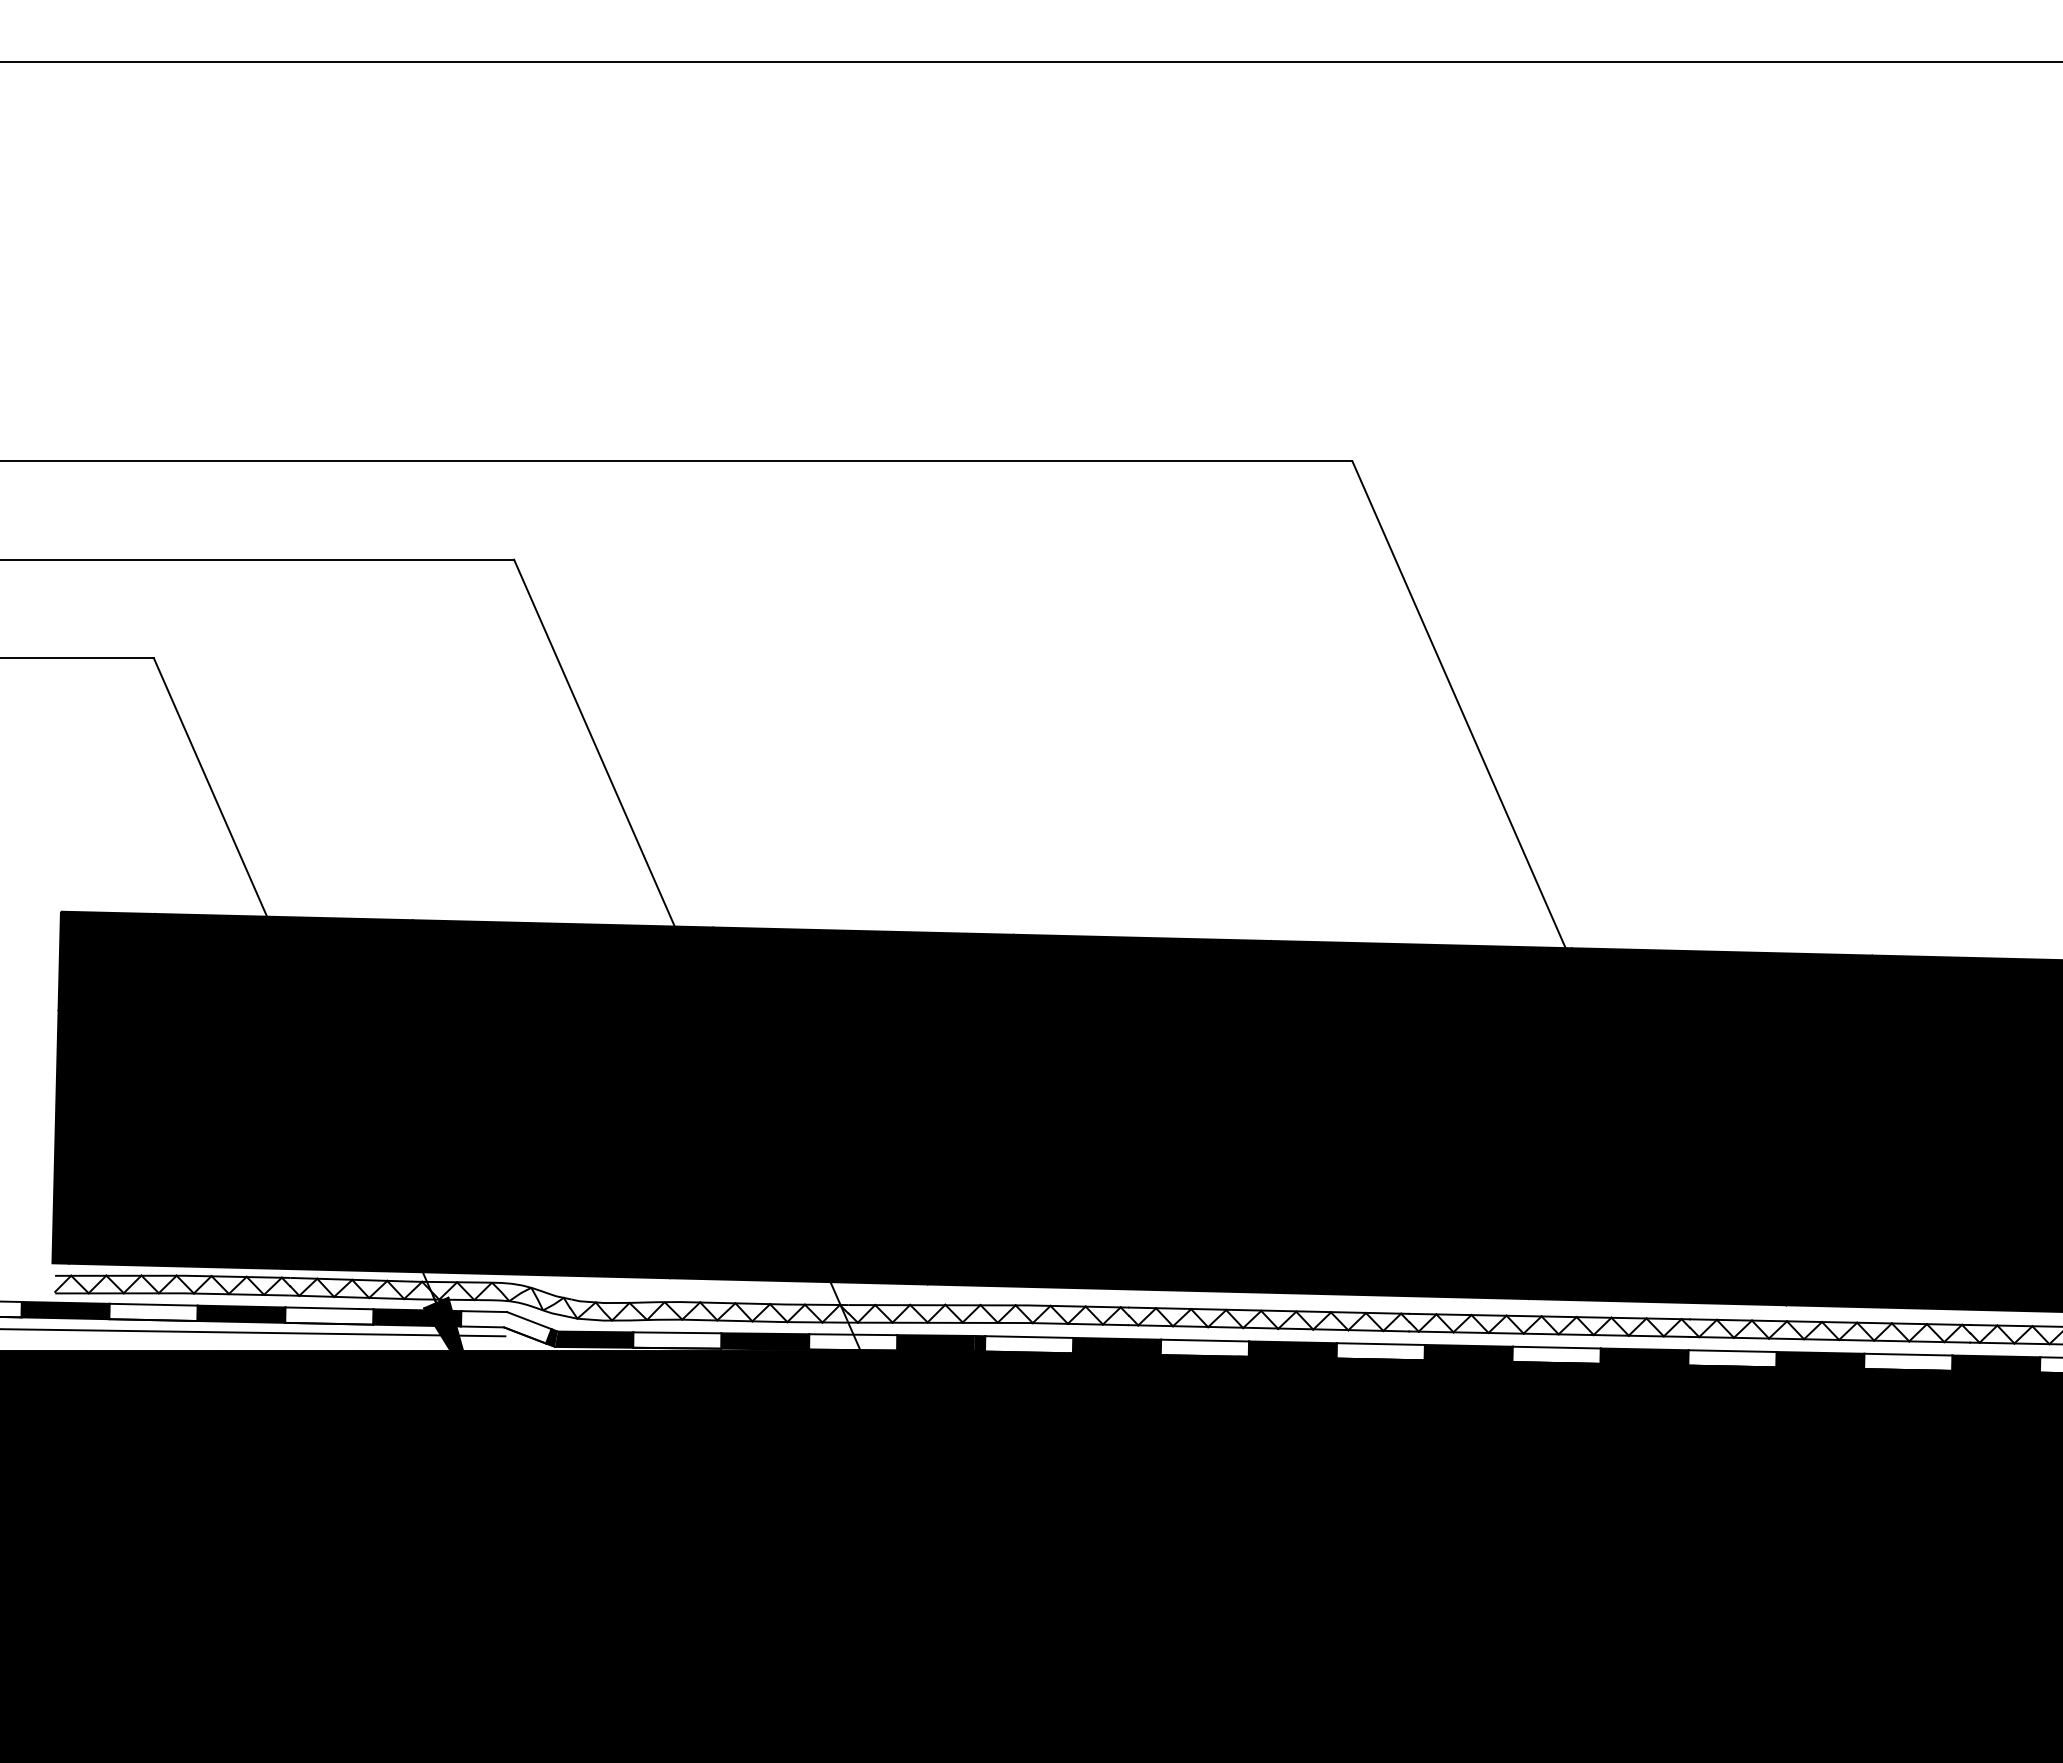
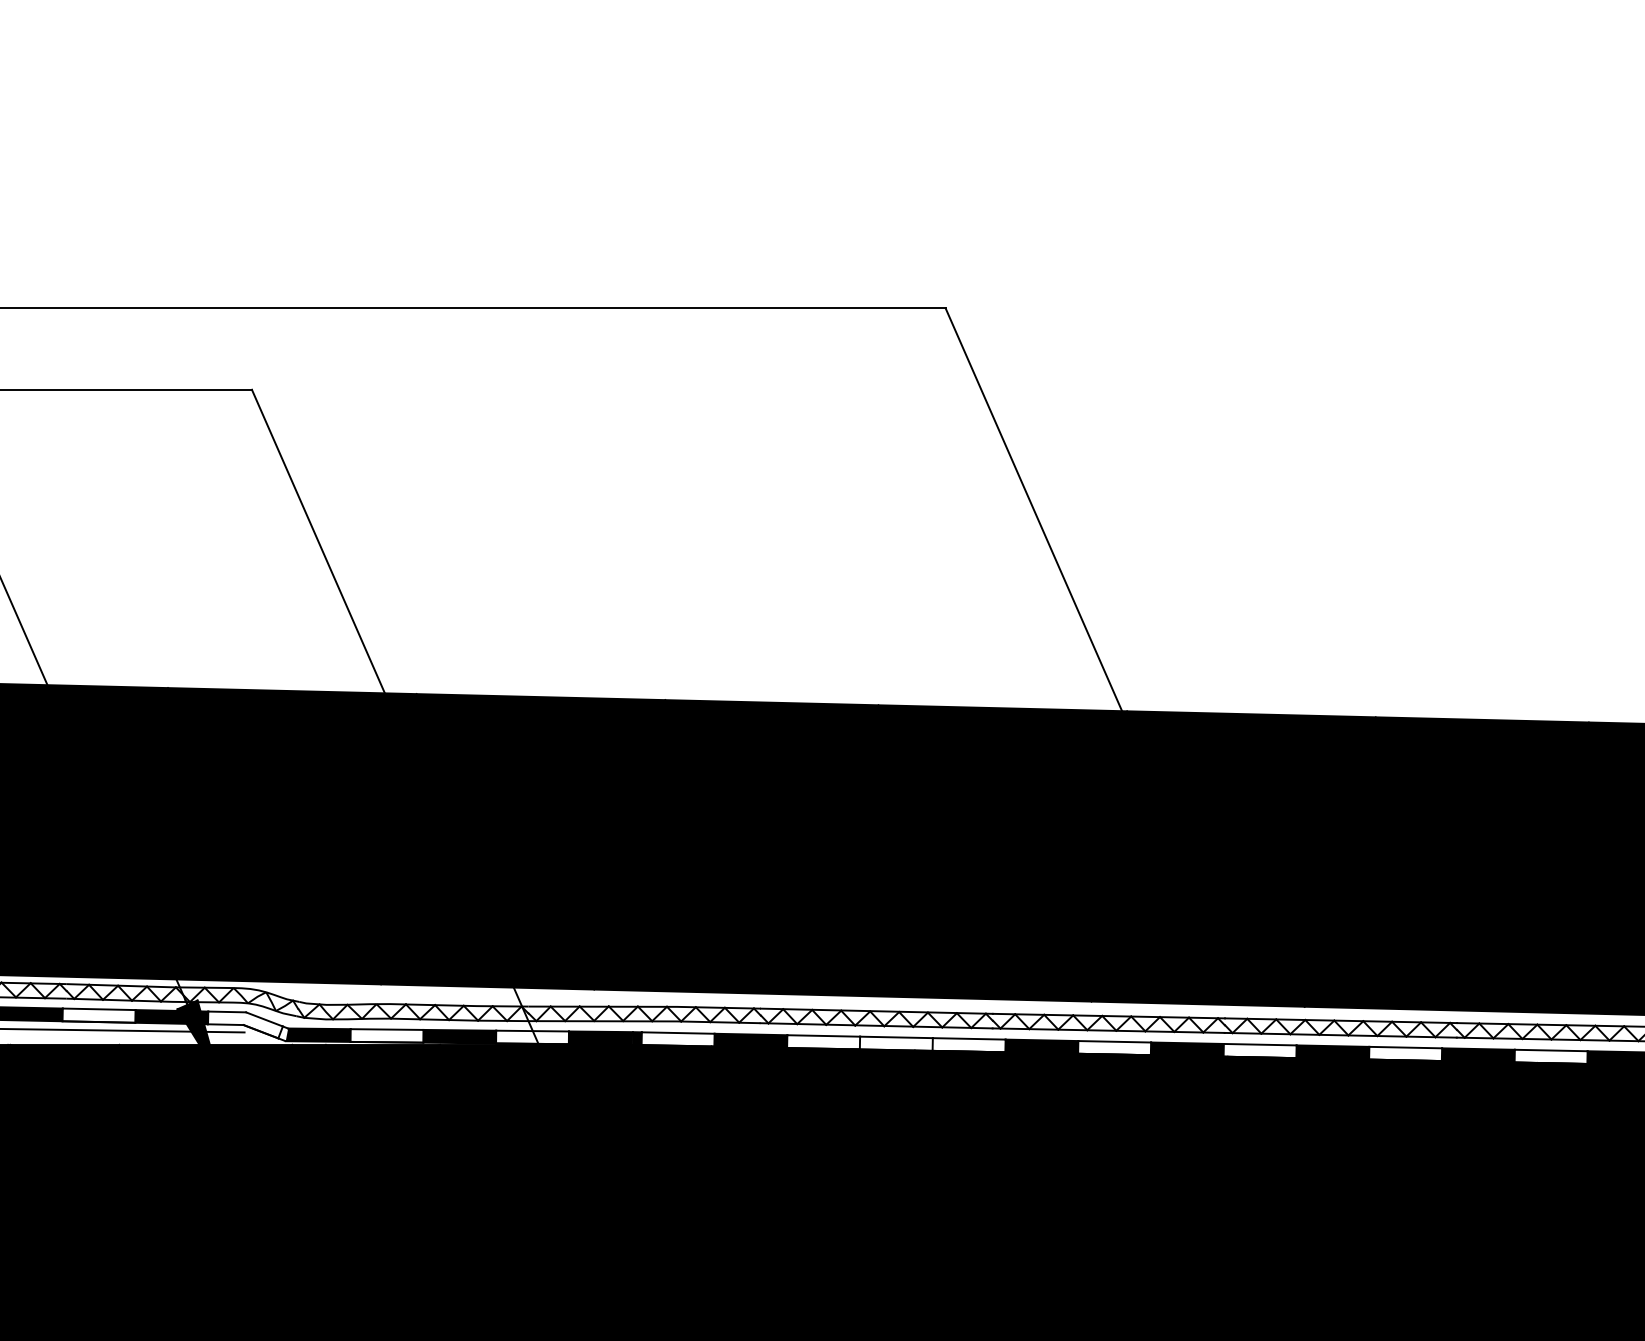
fill: (551, 1337) -> (282, 1033), removed
fill: (1292, 1349) -> (896, 1043), removed

